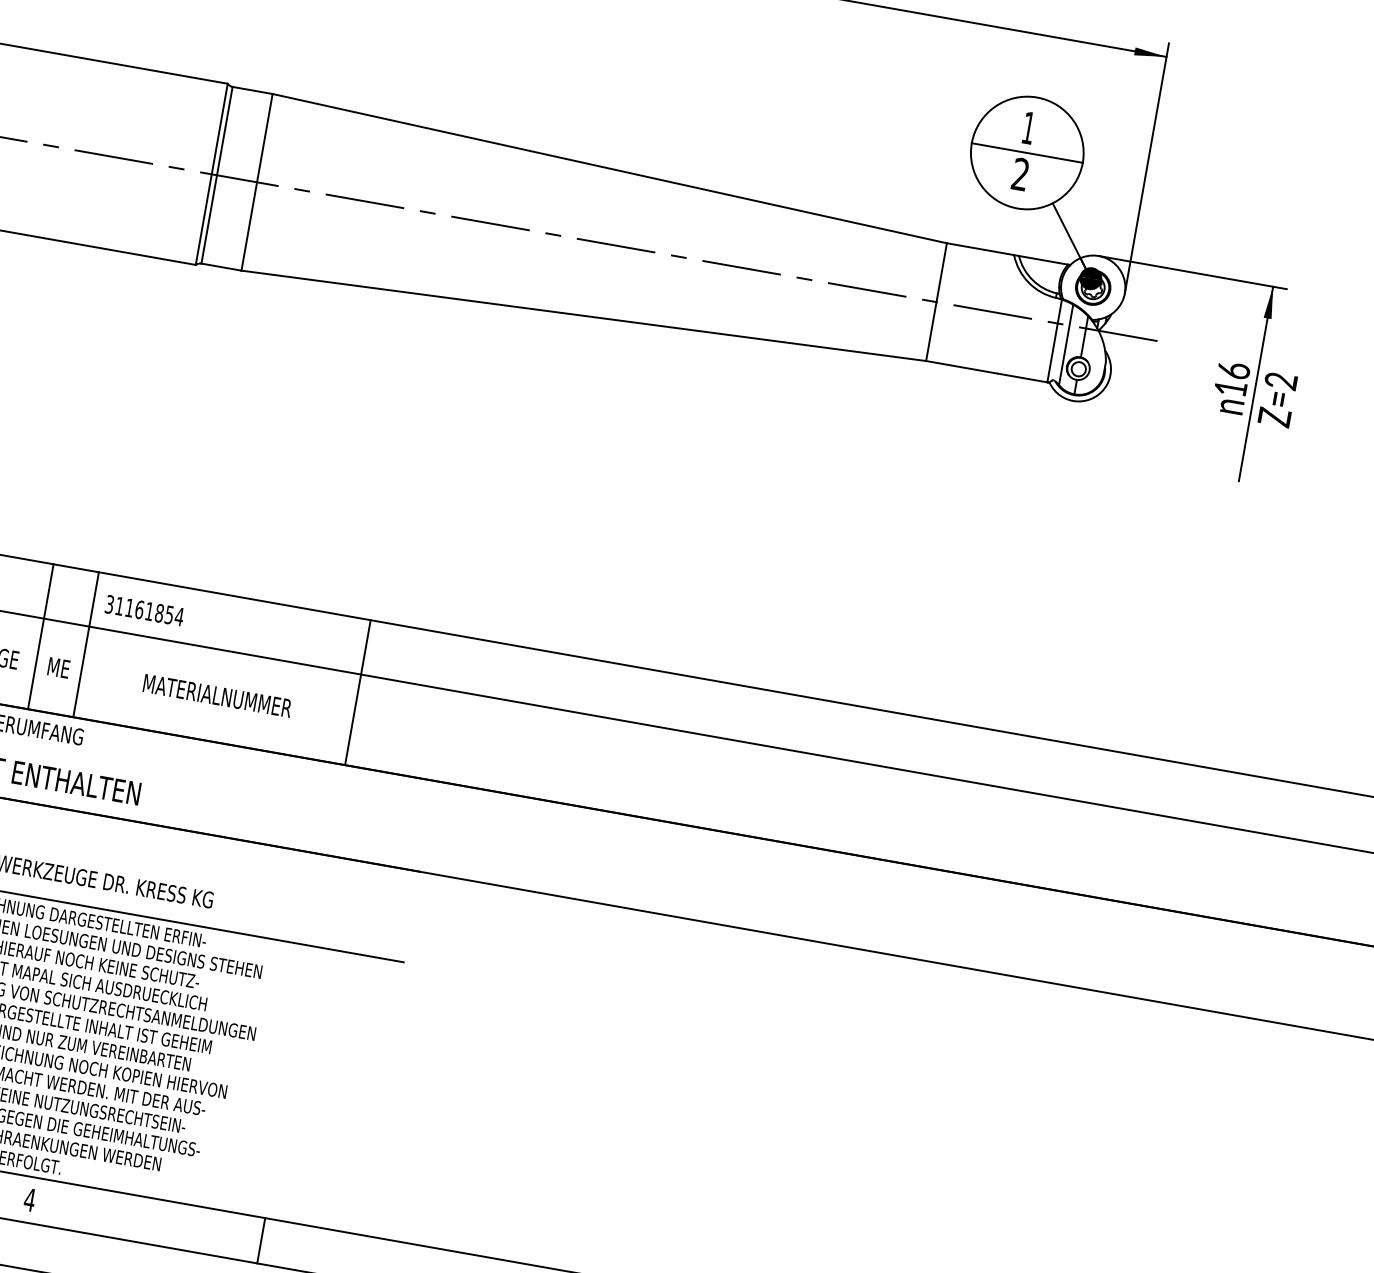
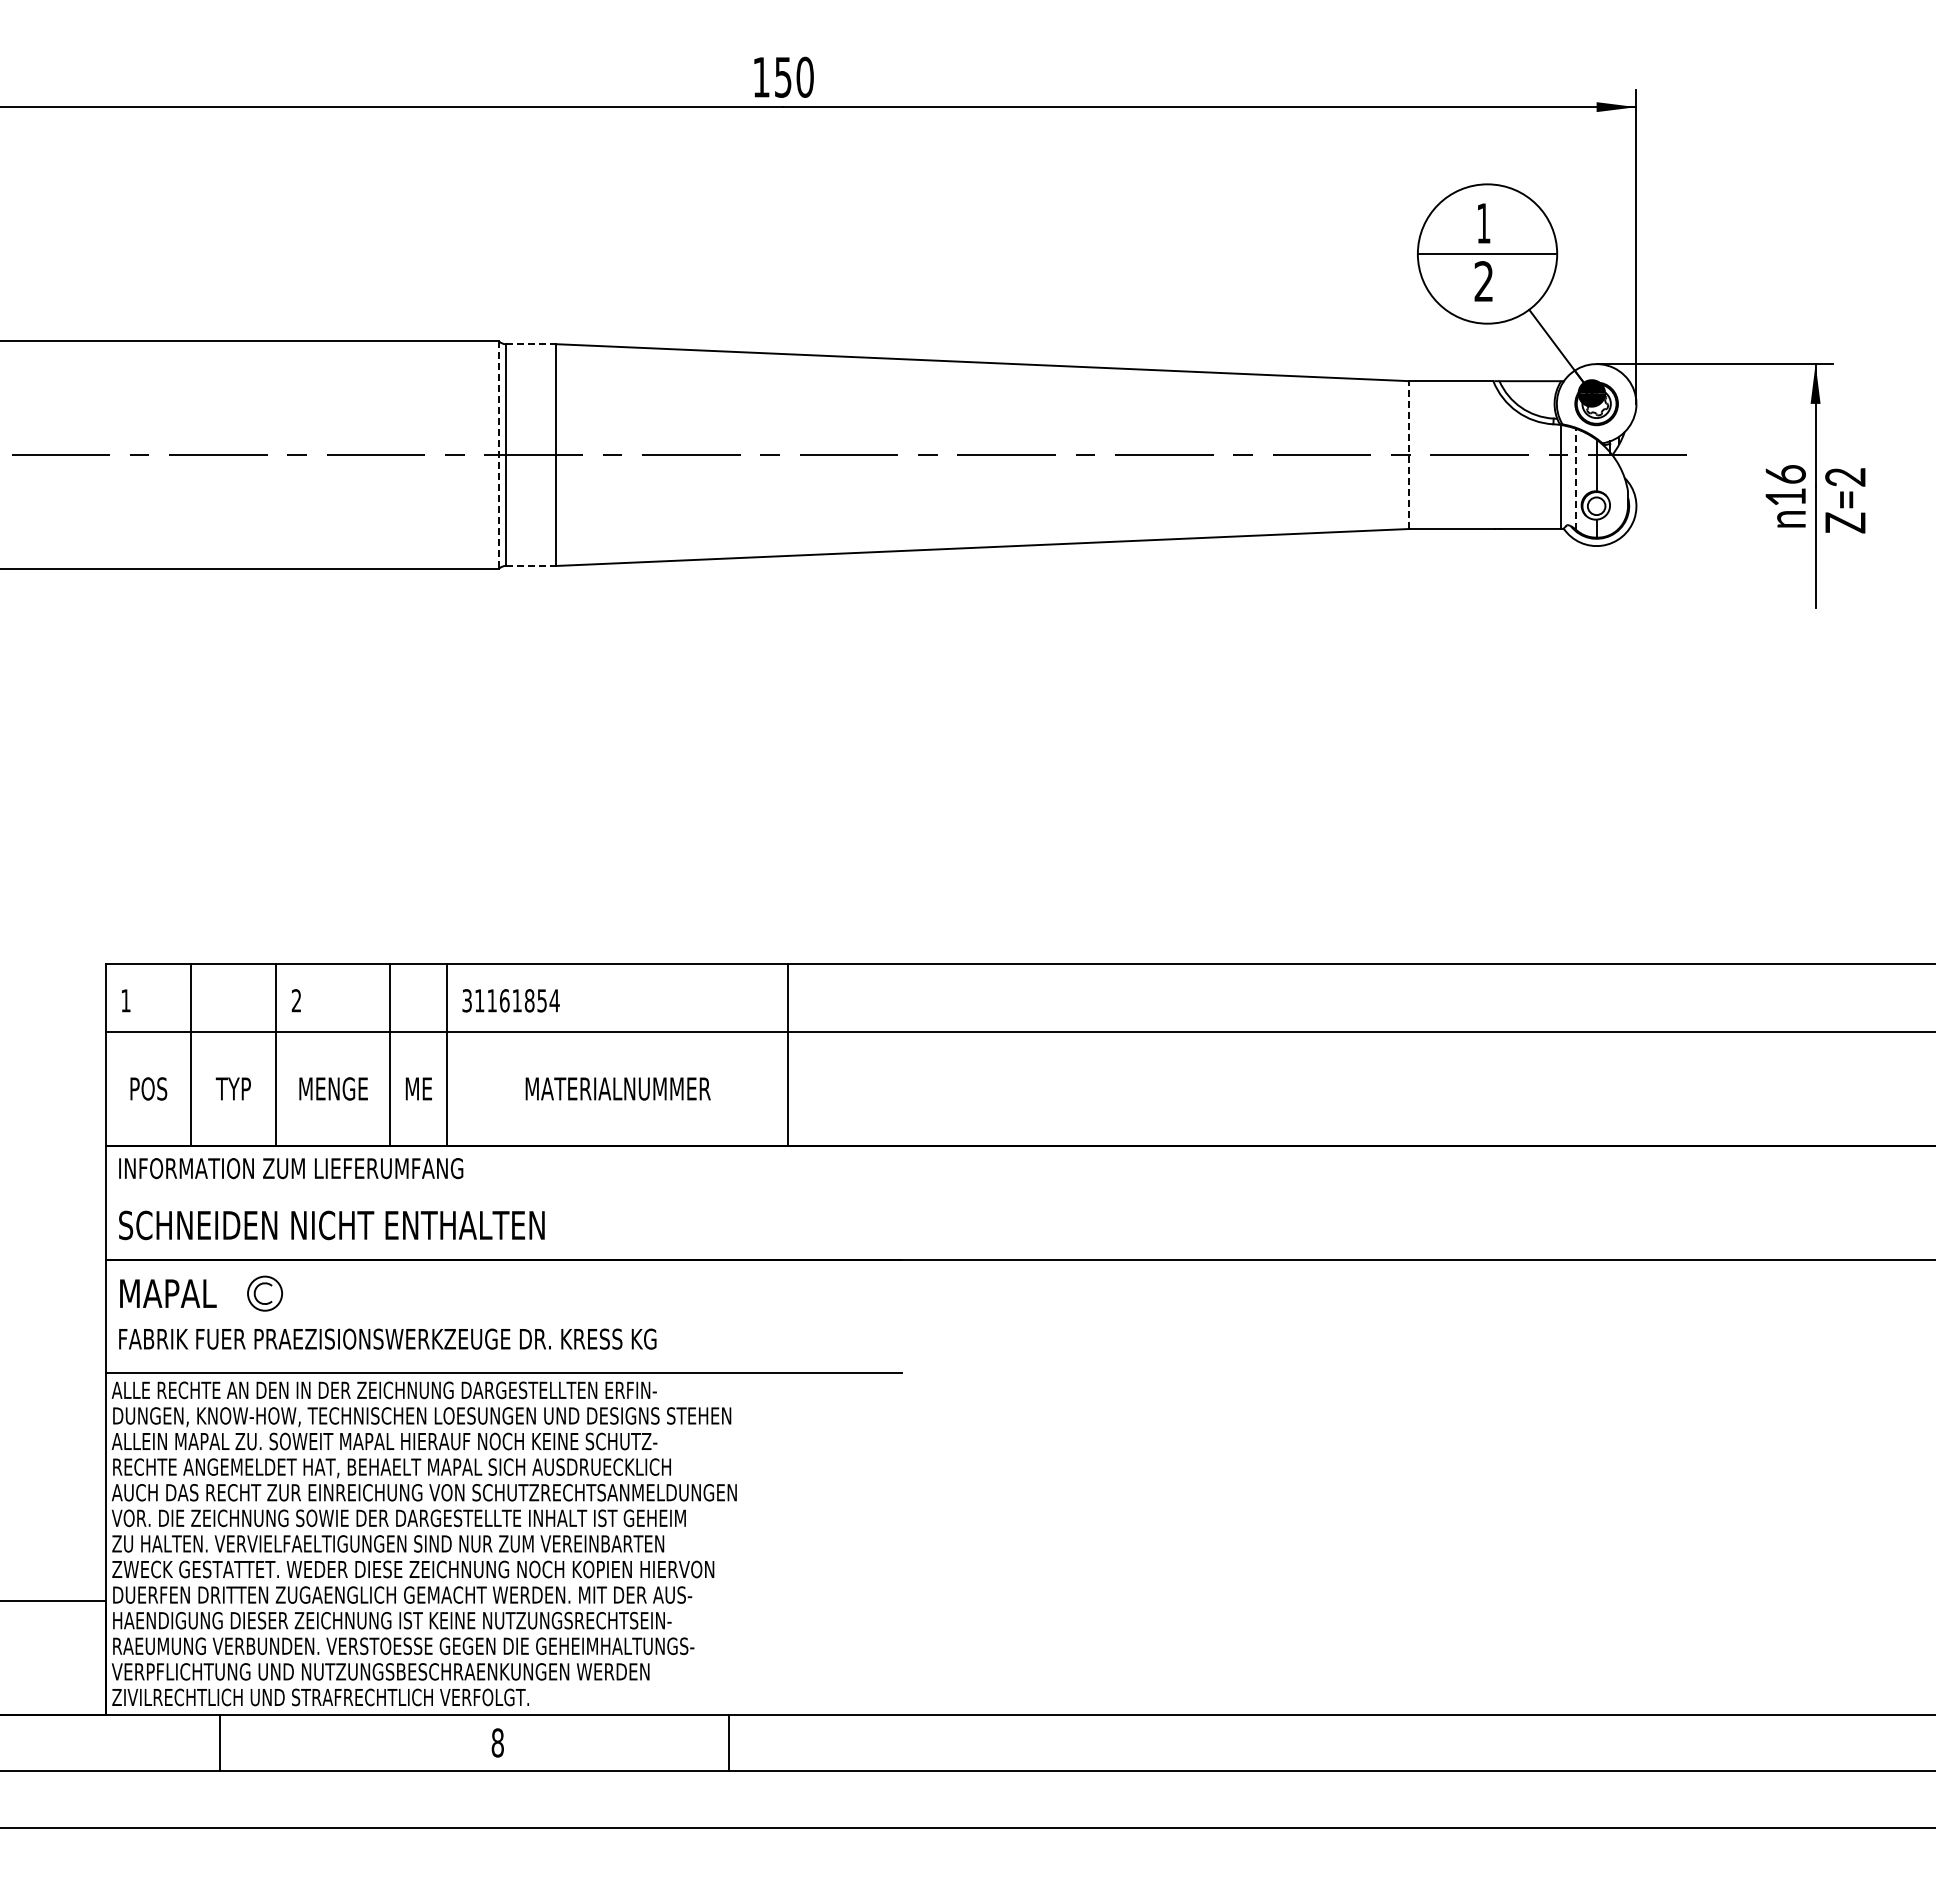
line: (253, 90) -> (531, 344), solid -> dashed
line: (212, 174) -> (499, 455), solid -> dashed
line: (222, 266) -> (531, 565), solid -> dashed
line: (936, 302) -> (1408, 455), solid -> dashed
line: (1065, 344) -> (1575, 478), solid -> dashed
text: (29, 1199) -> (497, 1742), 4 -> 8
line: (261, 1240) -> (729, 1742), moved

